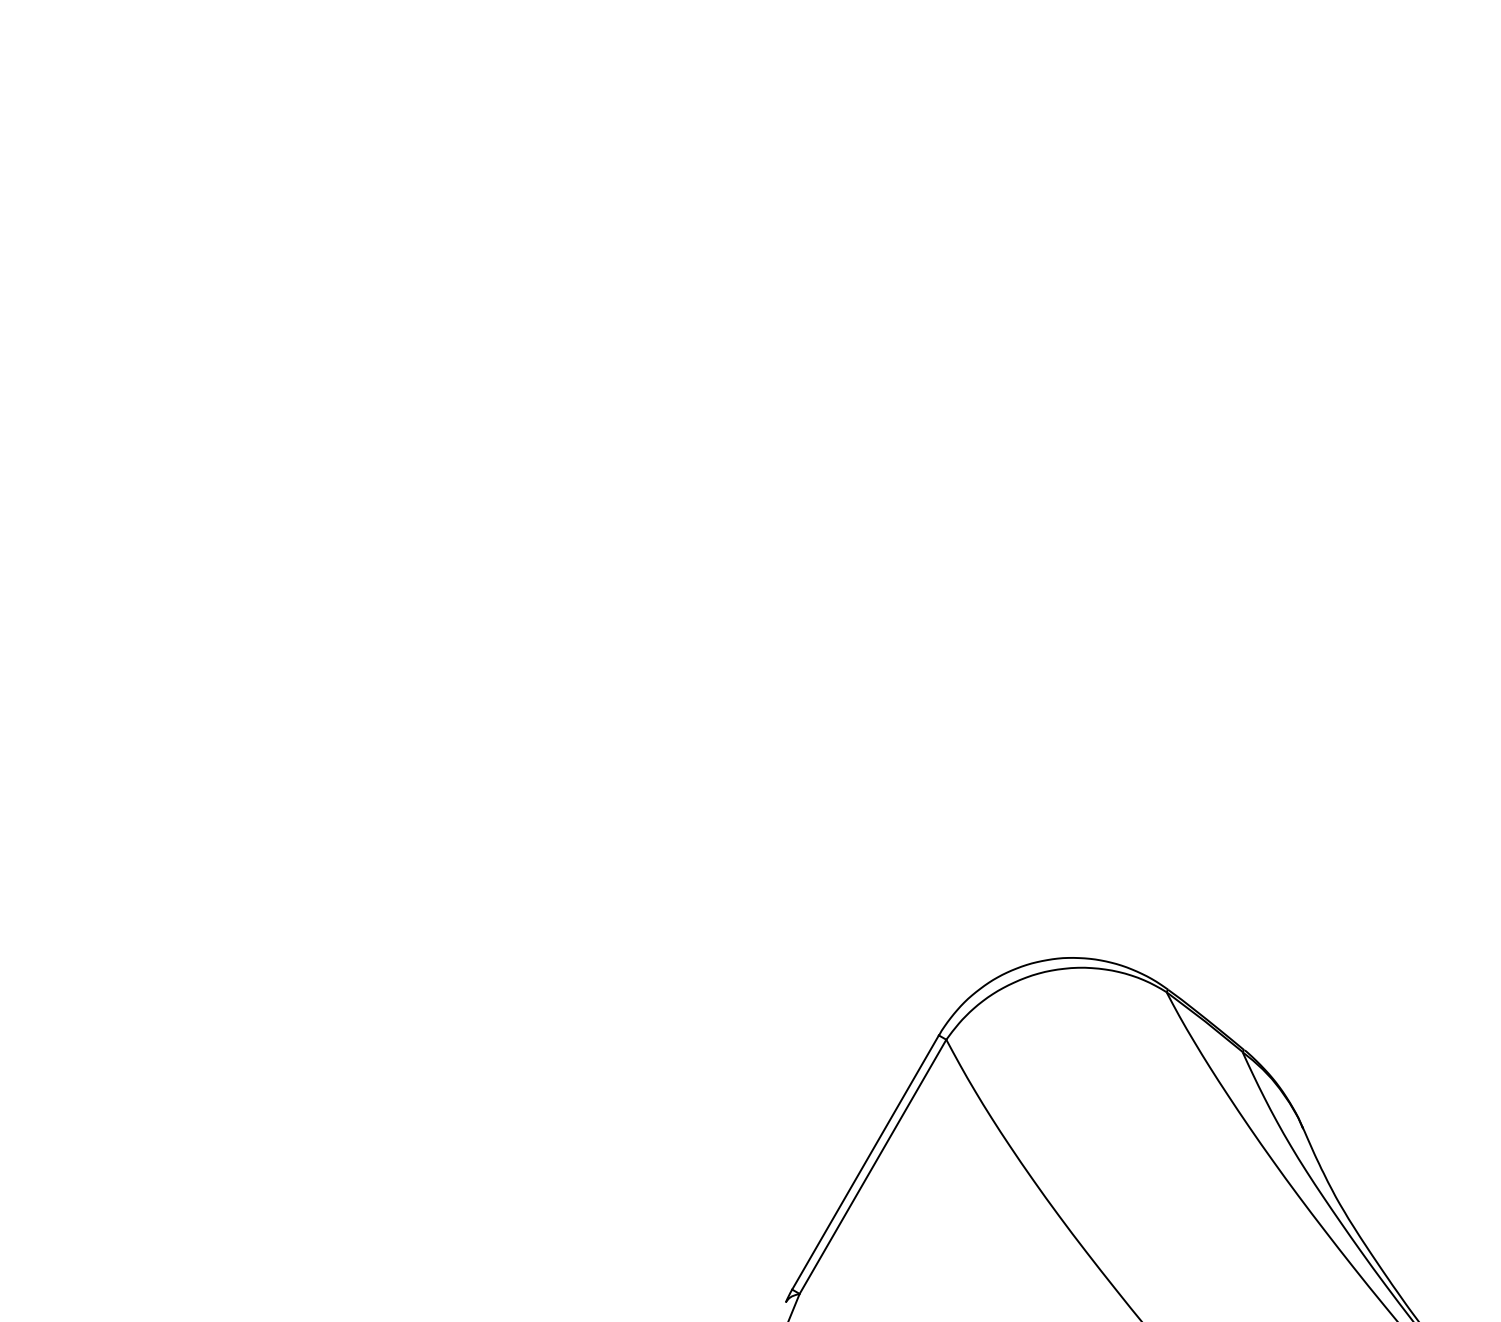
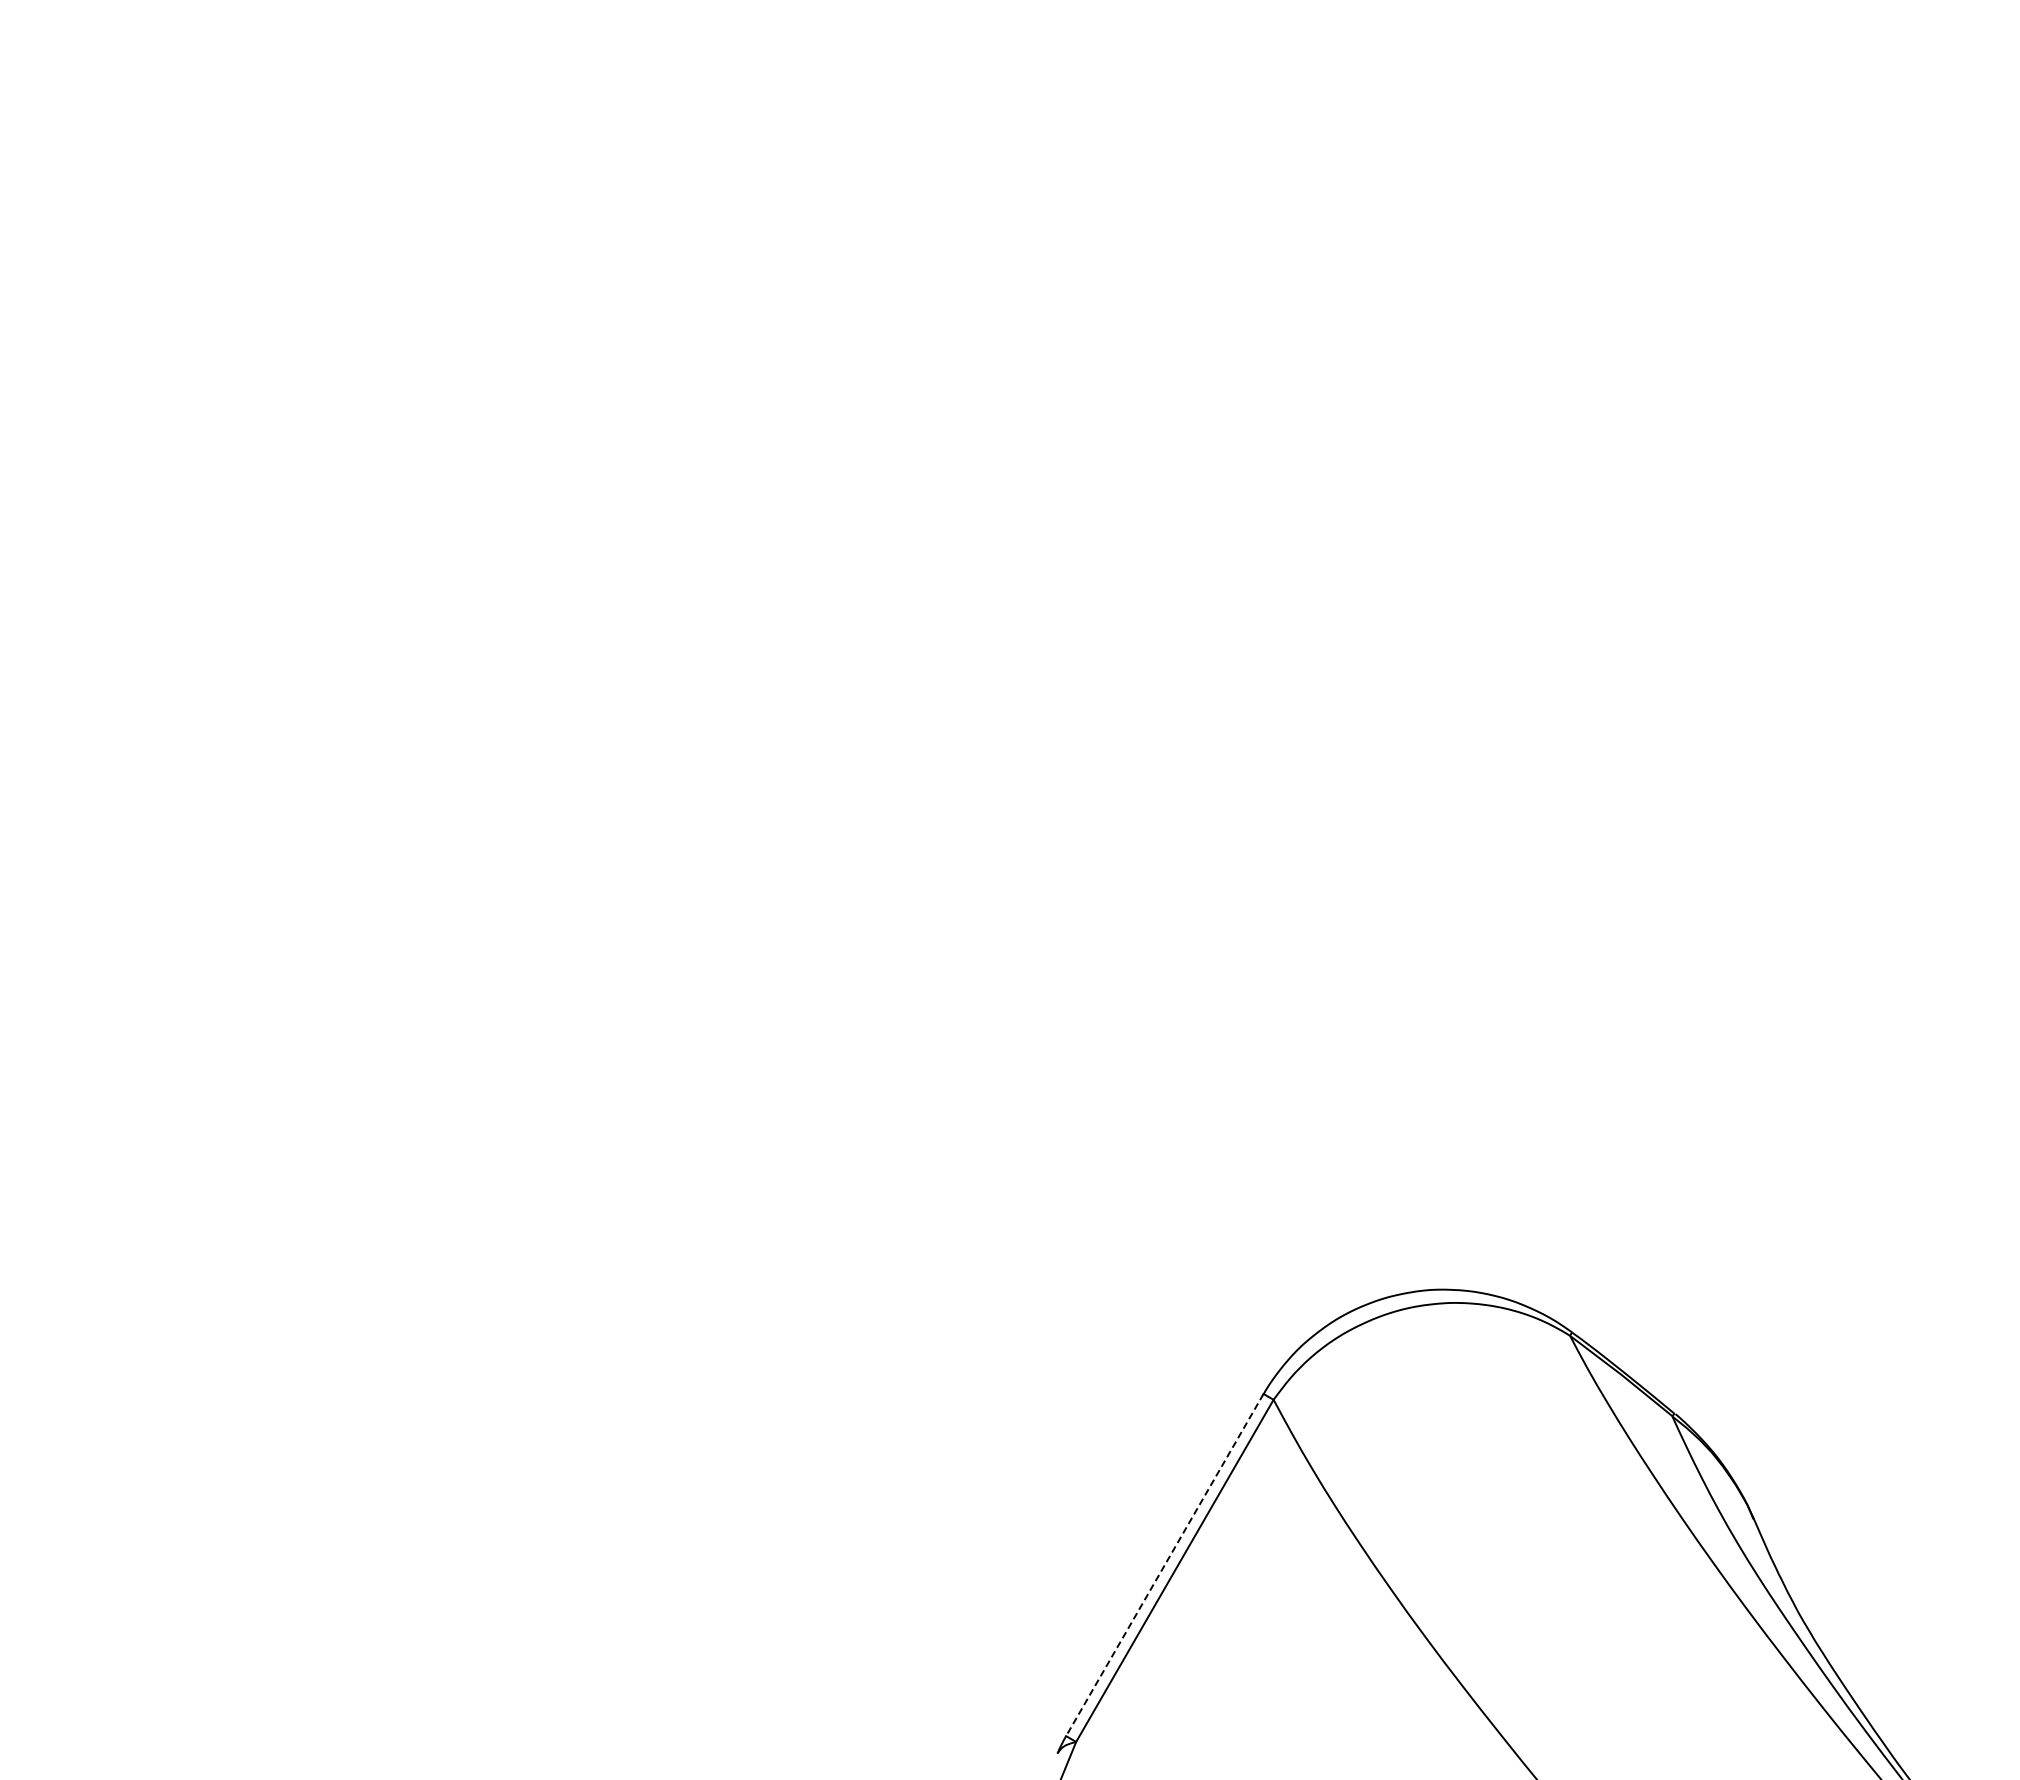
line: (865, 1162) -> (1164, 1565), solid -> dashed

